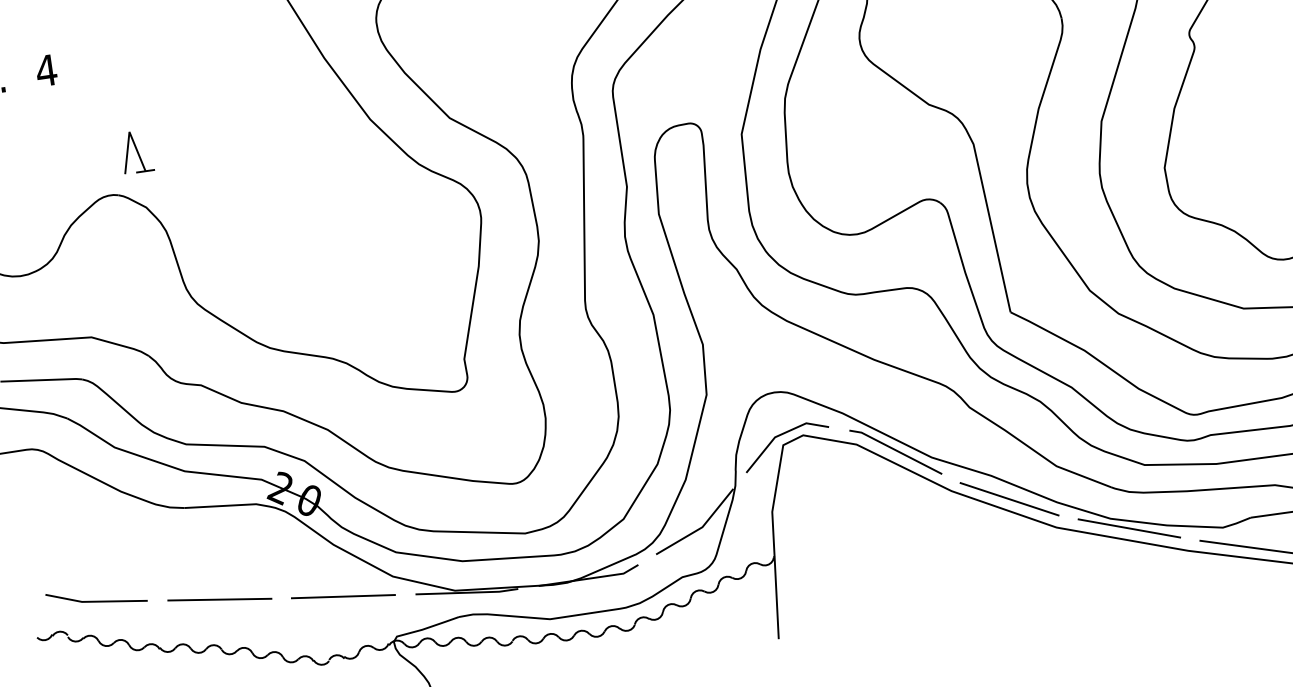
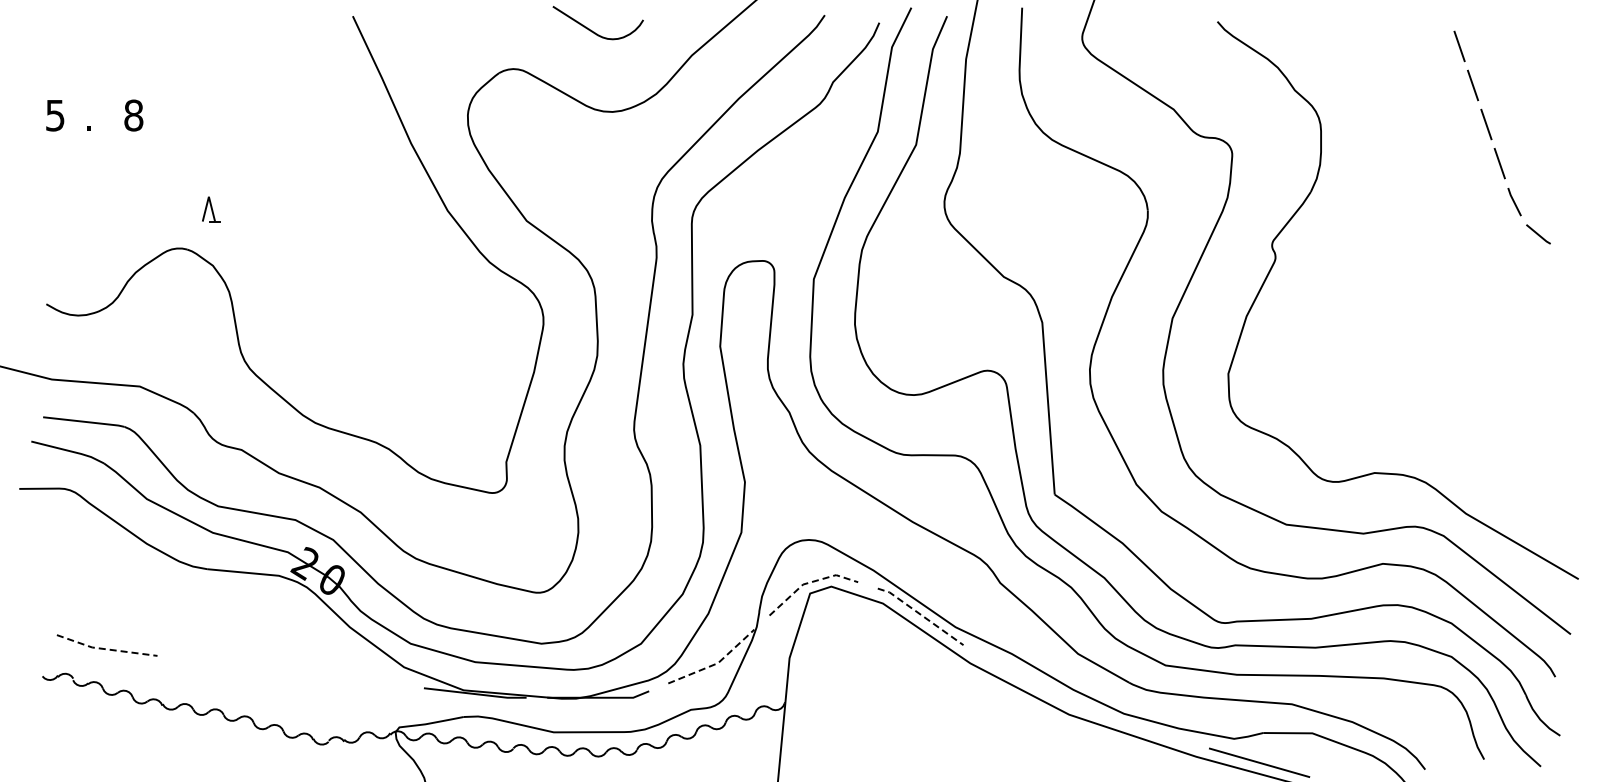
text: (46, 70) -> (133, 115), 4 -> 8
part: (136, 152) -> (211, 209), size x0.6
line: (781, 434) -> (809, 582), solid -> dashed
line: (896, 450) -> (921, 615), solid -> dashed
line: (1009, 498) -> (1026, 679), removed
line: (701, 527) -> (717, 663), solid -> dashed
line: (1129, 527) -> (1141, 725), removed
line: (342, 596) -> (351, 679), removed
line: (219, 599) -> (228, 664), removed
line: (96, 601) -> (106, 649), solid -> dashed

